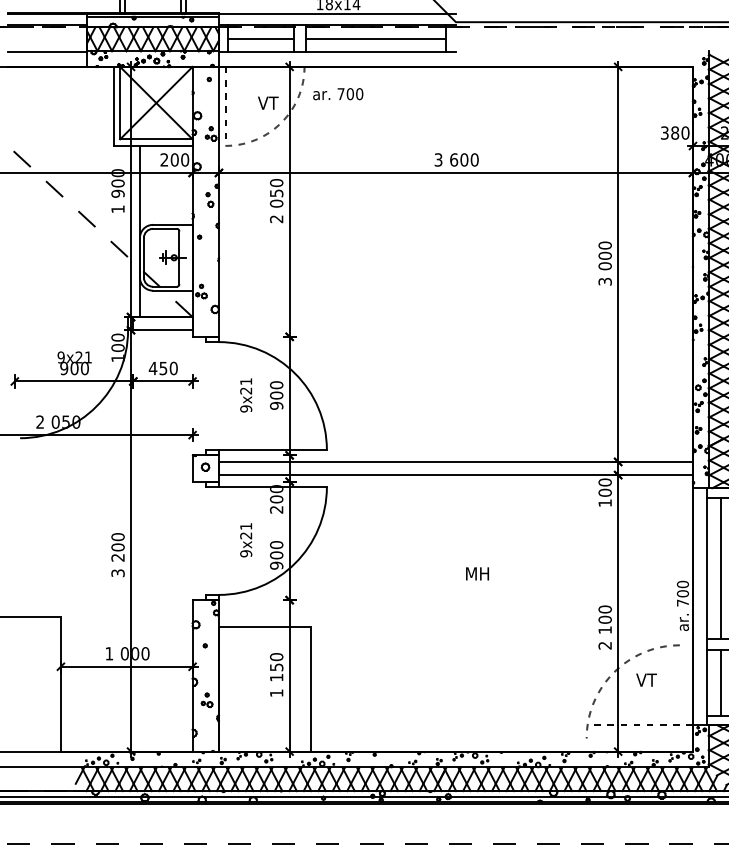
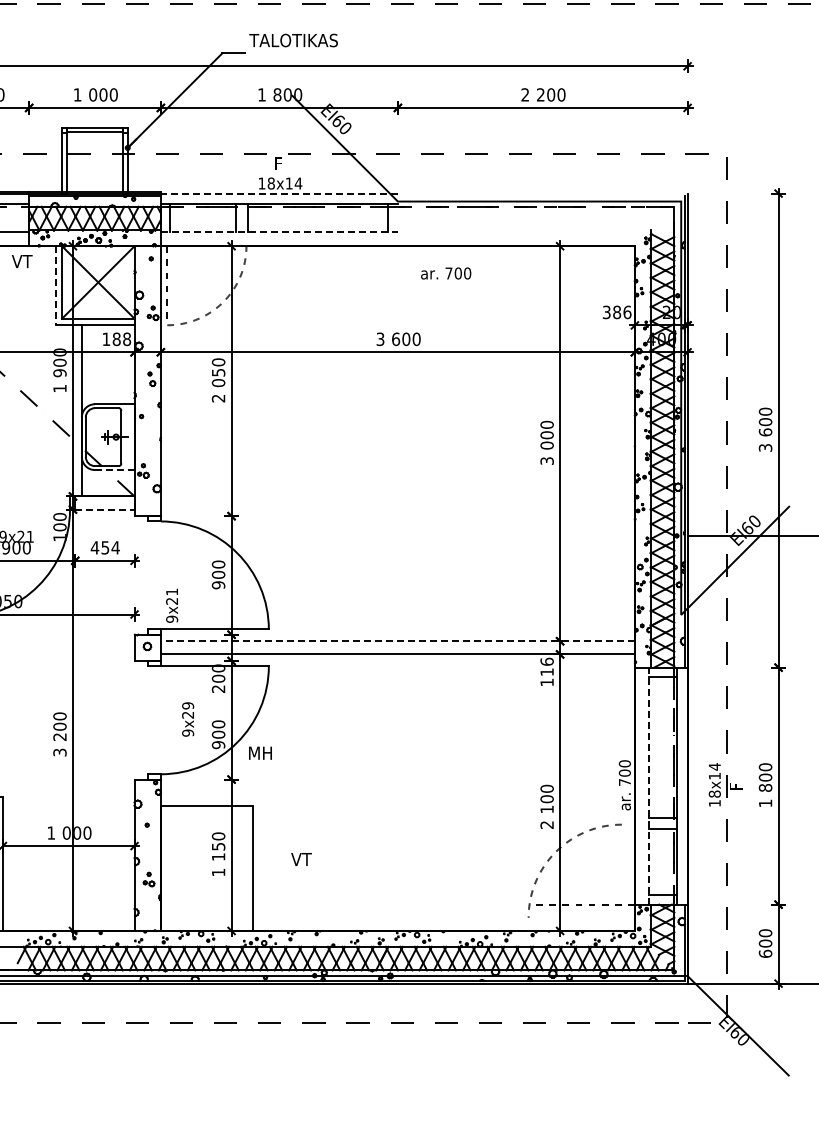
line: (337, 14) -> (279, 193), solid -> dashed
line: (261, 38) -> (203, 217), removed
line: (375, 38) -> (317, 217), removed
line: (337, 52) -> (279, 231), solid -> dashed
text: (338, 94) -> (446, 273), moved
text: (268, 103) -> (22, 261), moved
line: (113, 106) -> (55, 285), solid -> dashed
text: (685, 132) -> (627, 311), 380 -> 386
text: (174, 159) -> (116, 338), 200 -> 188
line: (172, 291) -> (114, 470), solid -> dashed
line: (162, 330) -> (104, 509), solid -> dashed
text: (173, 368) -> (115, 547), 450 -> 454
text: (246, 395) -> (172, 605), moved
line: (455, 462) -> (397, 641), solid -> dashed
text: (604, 487) -> (546, 666), 100 -> 116
text: (246, 526) -> (188, 705), 9x21 -> 9x29
line: (721, 568) -> (663, 747), removed
text: (477, 573) -> (260, 752), moved
line: (707, 607) -> (649, 786), solid -> dashed
text: (646, 680) -> (301, 859), moved
line: (721, 683) -> (663, 862), removed

